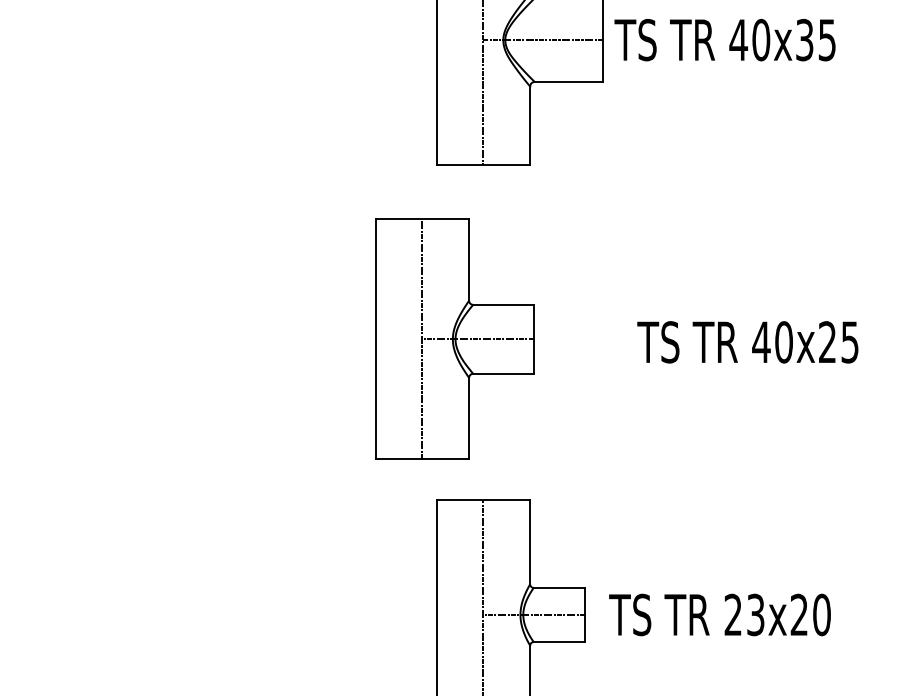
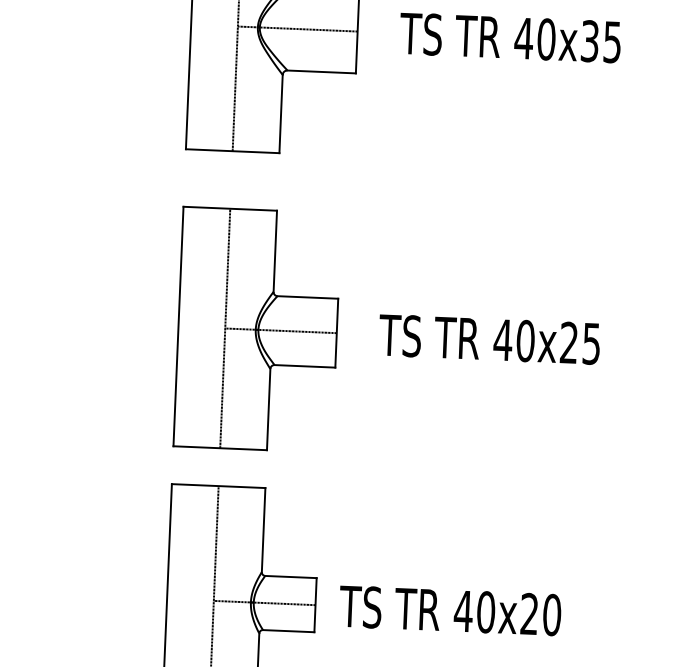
text: (724, 39) -> (509, 37), moved
part: (454, 338) -> (257, 329), moved
text: (743, 614) -> (473, 611), 23x20 -> 40x20

